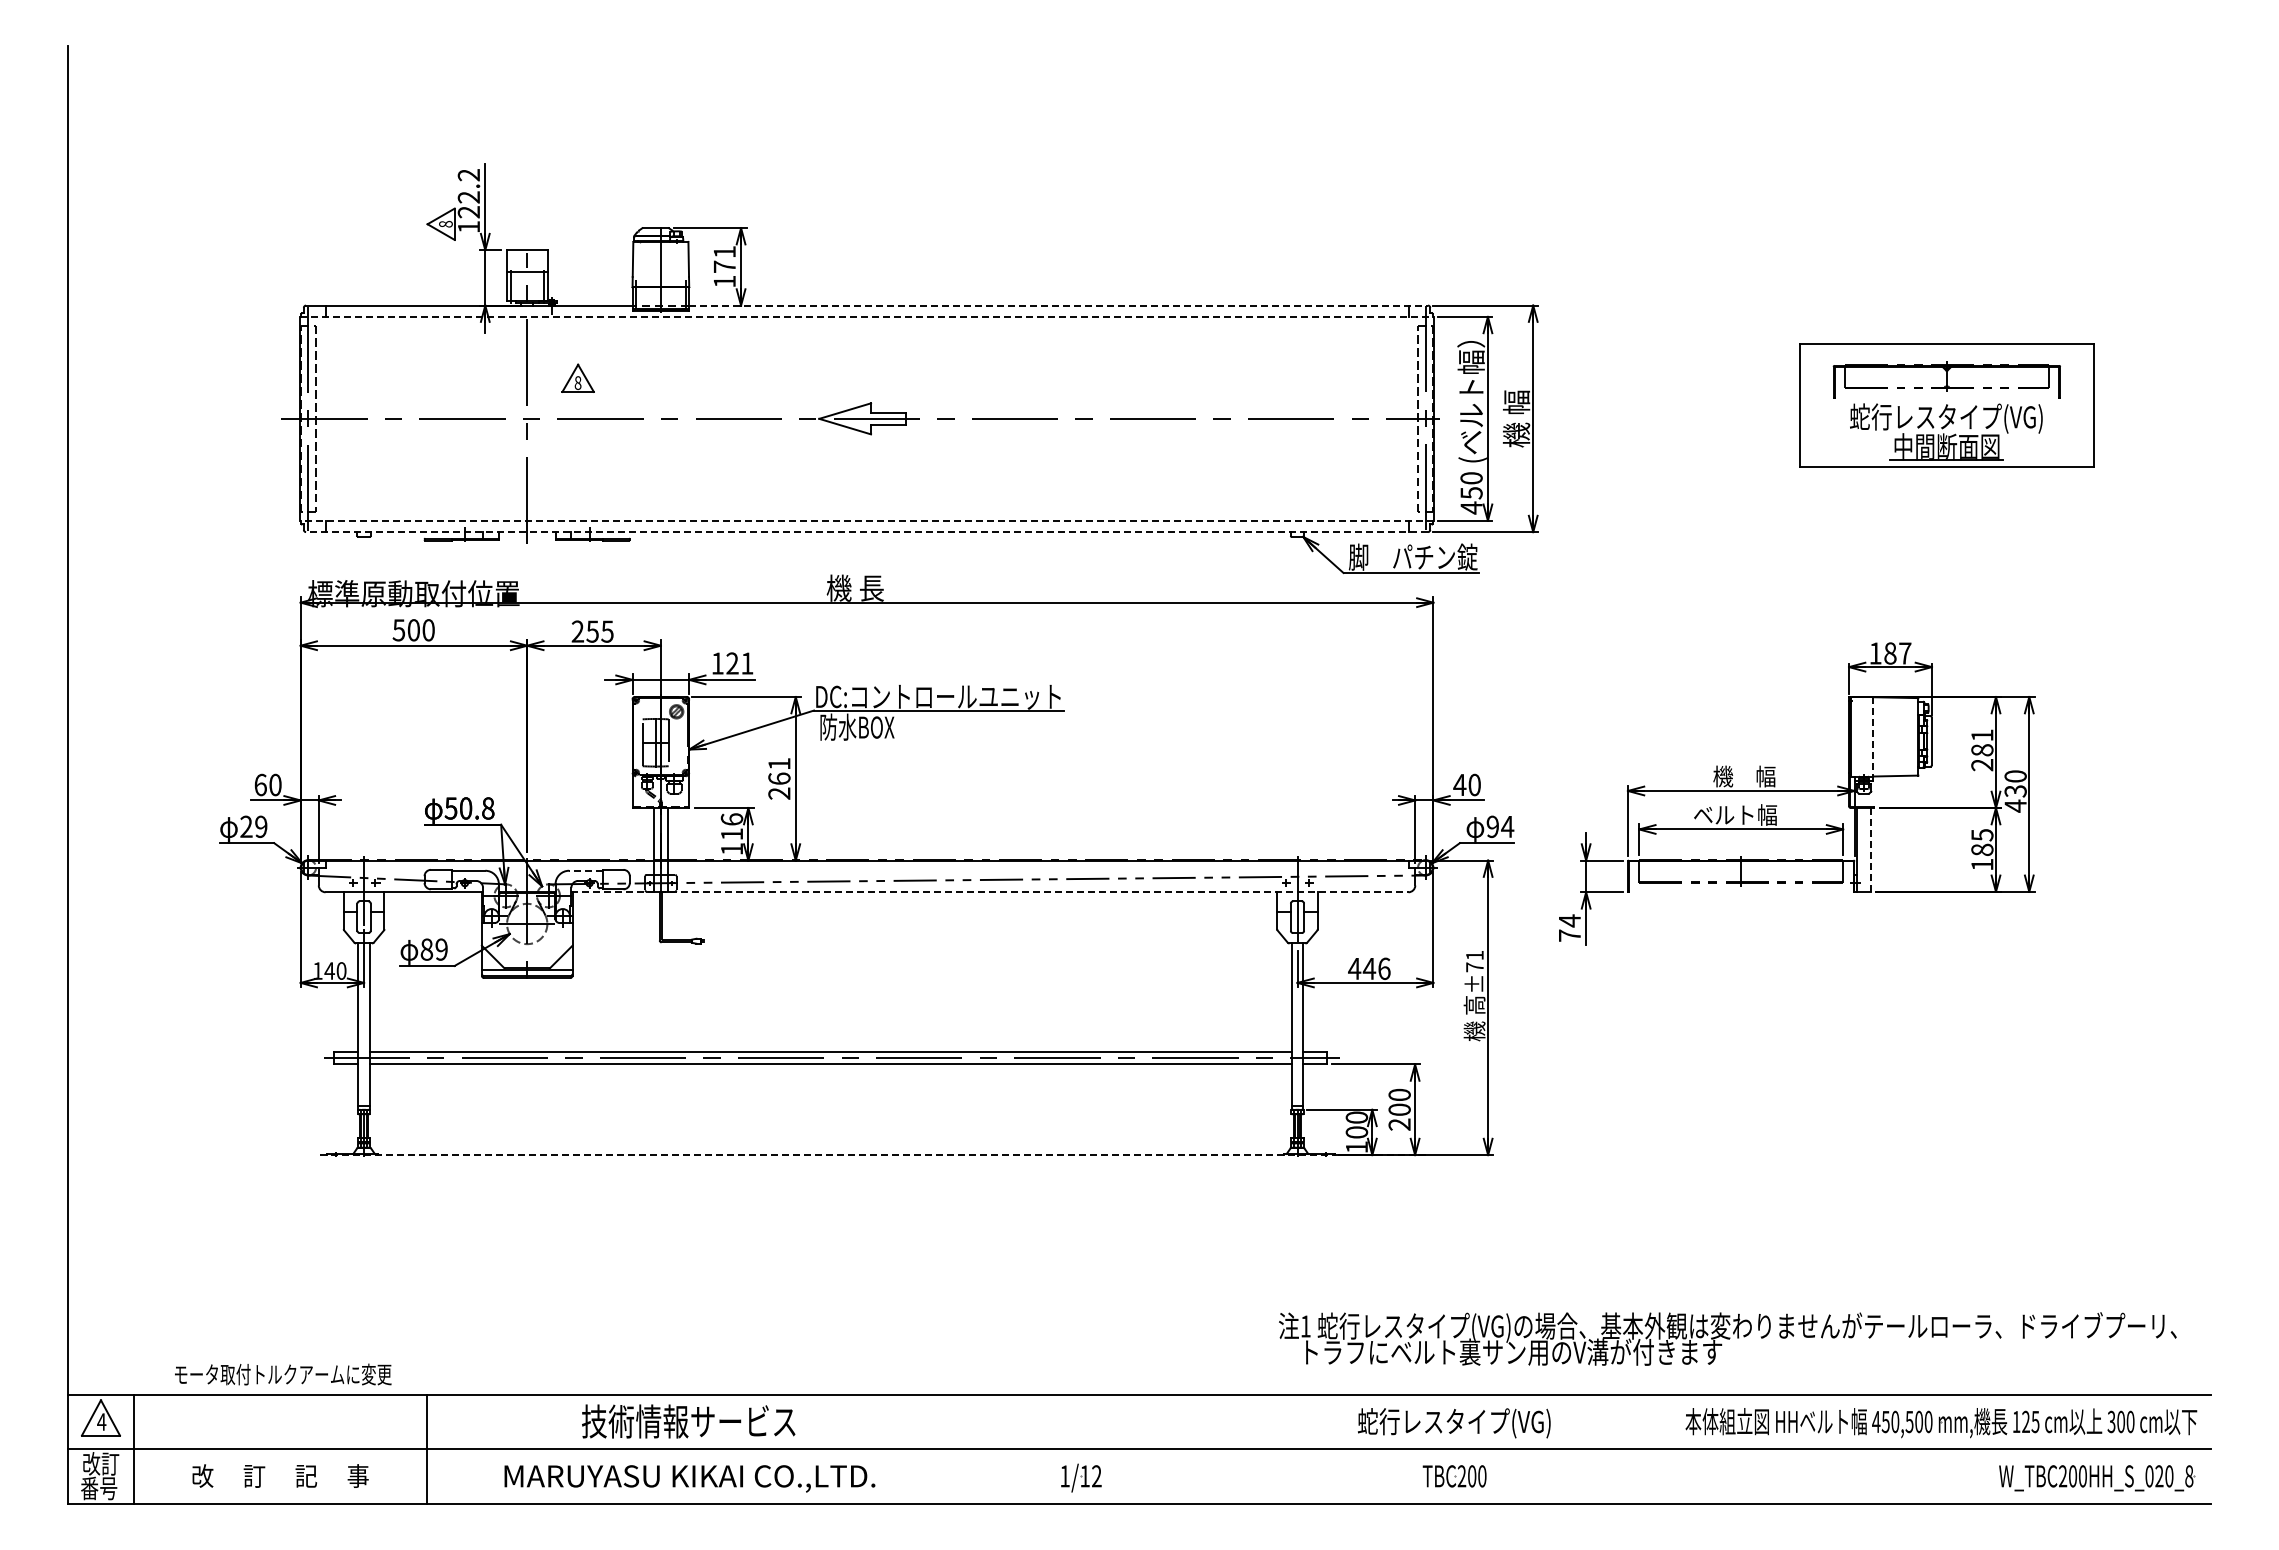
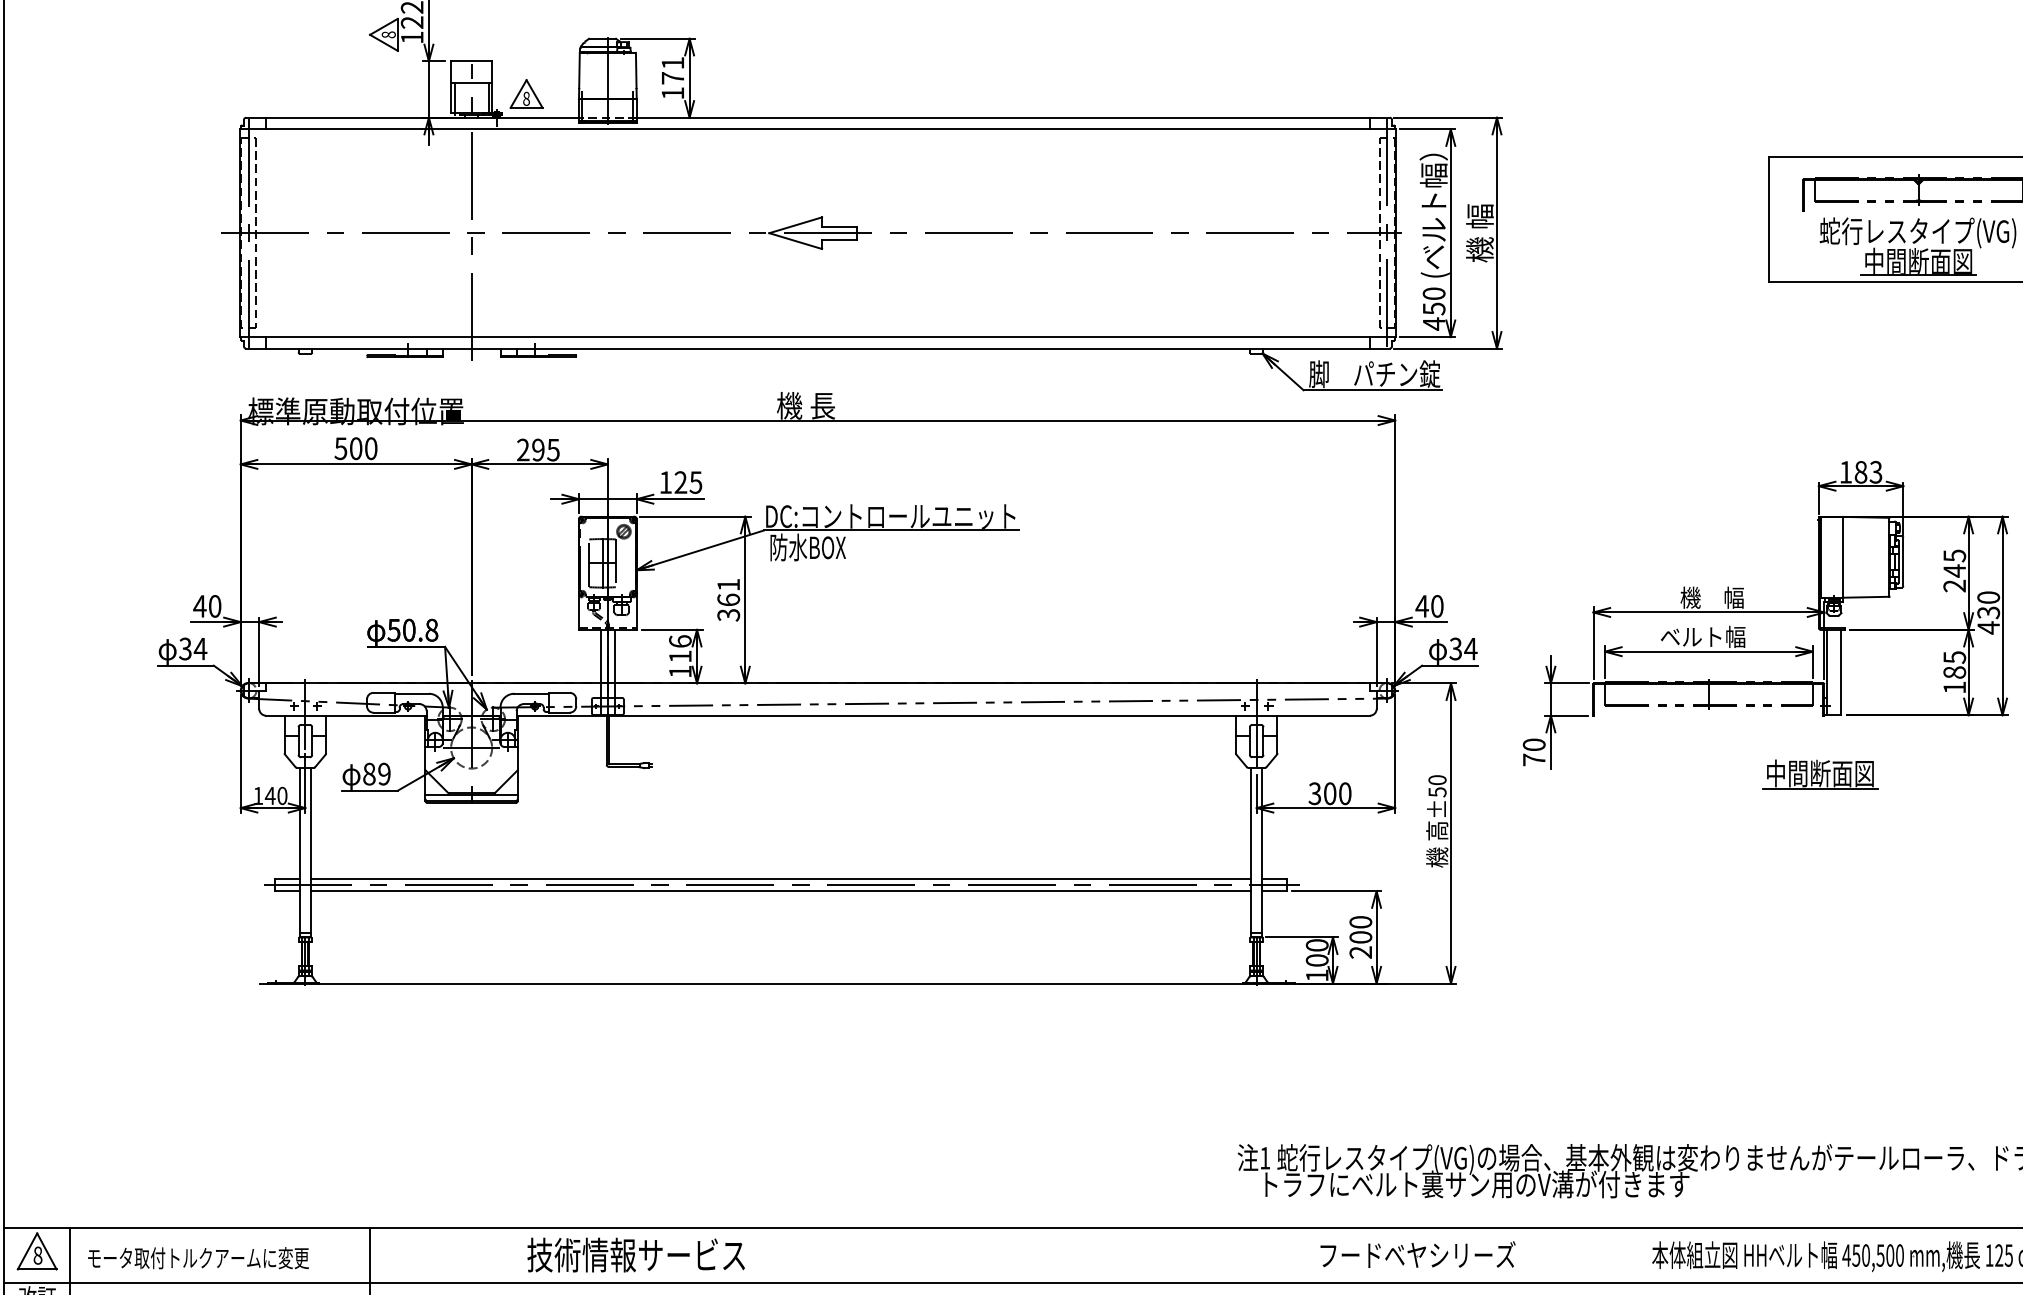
line: (1059, 305) -> (1014, 117), dashed -> solid
line: (867, 316) -> (818, 128), dashed -> solid
part: (577, 377) -> (525, 93), moved
line: (867, 520) -> (818, 336), dashed -> solid
line: (867, 532) -> (818, 349), dashed -> solid
text: (592, 631) -> (538, 449), 255 -> 295
text: (1904, 653) -> (1875, 472), 187 -> 183
text: (747, 663) -> (696, 482), 121 -> 125
line: (1873, 736) -> (1843, 556), dashed -> solid
text: (1982, 743) -> (1954, 564), 281 -> 245
text: (260, 784) -> (199, 605), 60 -> 40
text: (779, 793) -> (728, 615), 261 -> 361
text: (253, 826) -> (192, 648), 29 -> 34
text: (1492, 826) -> (1455, 648), 94 -> 34
line: (1870, 849) -> (1840, 672), dashed -> solid
line: (585, 870) -> (531, 693), dashed -> solid
line: (989, 892) -> (942, 715), dashed -> solid
text: (1569, 920) -> (1533, 744), 74 -> 70
part: (1850, 950) -> (1820, 775), added
text: (1474, 961) -> (1437, 786), ±71 -> ±50
text: (1369, 968) -> (1330, 793), 446 -> 300
line: (873, 1155) -> (824, 983), dashed -> solid
text: (283, 1374) -> (198, 1258), moved
text: (101, 1421) -> (37, 1255), 4 -> 8
text: (1454, 1423) -> (1416, 1257), 蛇行レスタイプ(VG) -> フードベヤシリーズ

